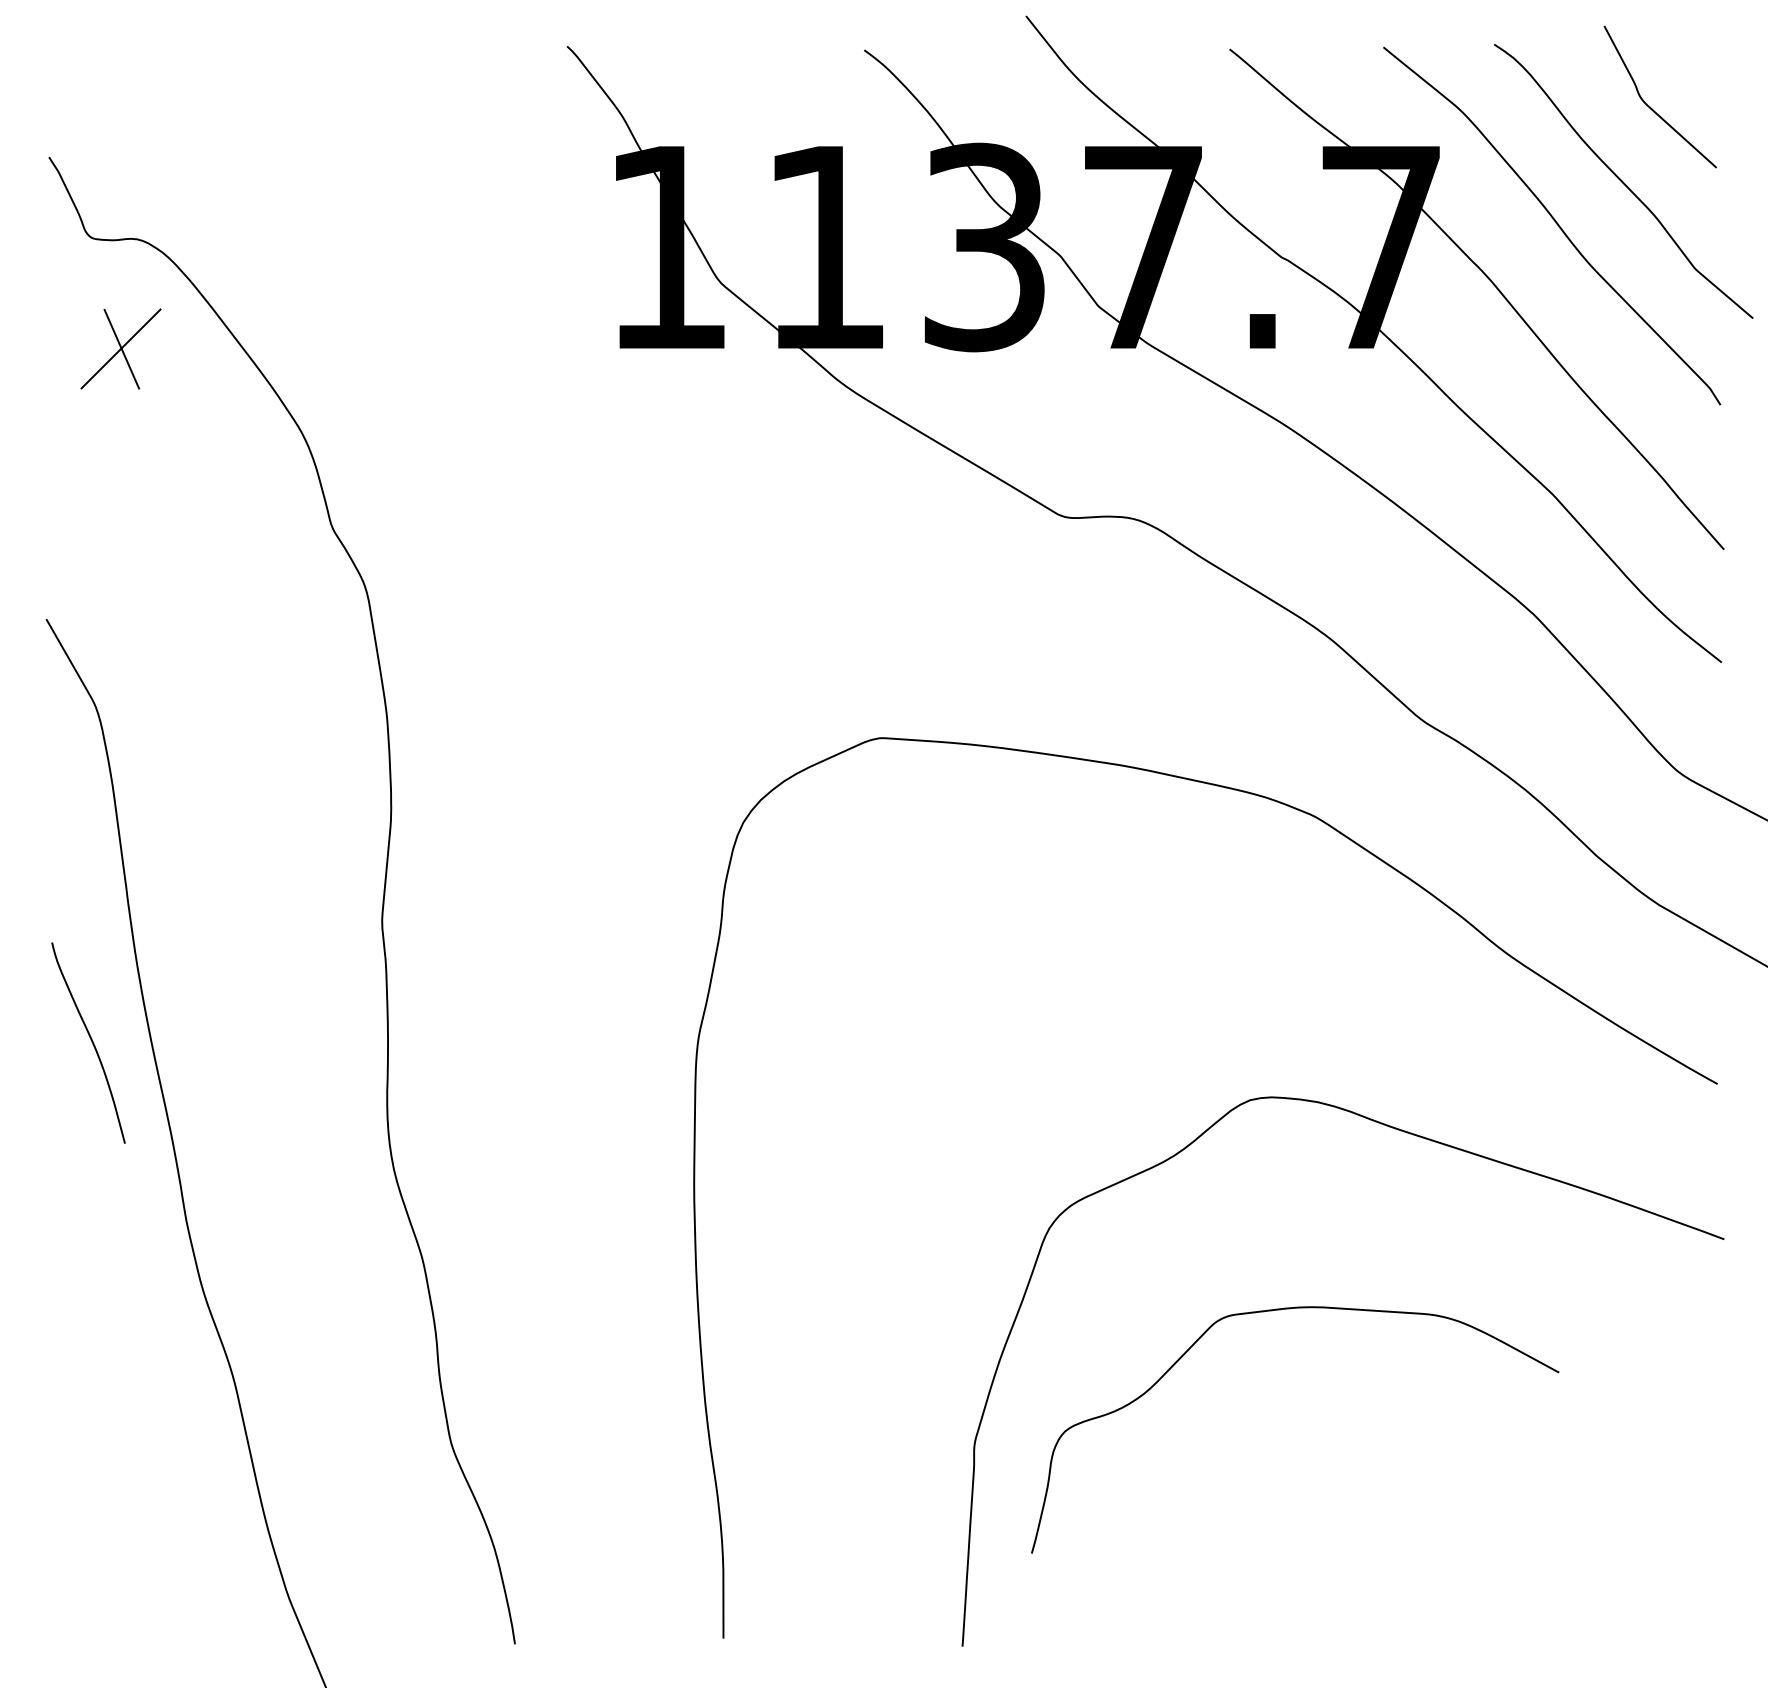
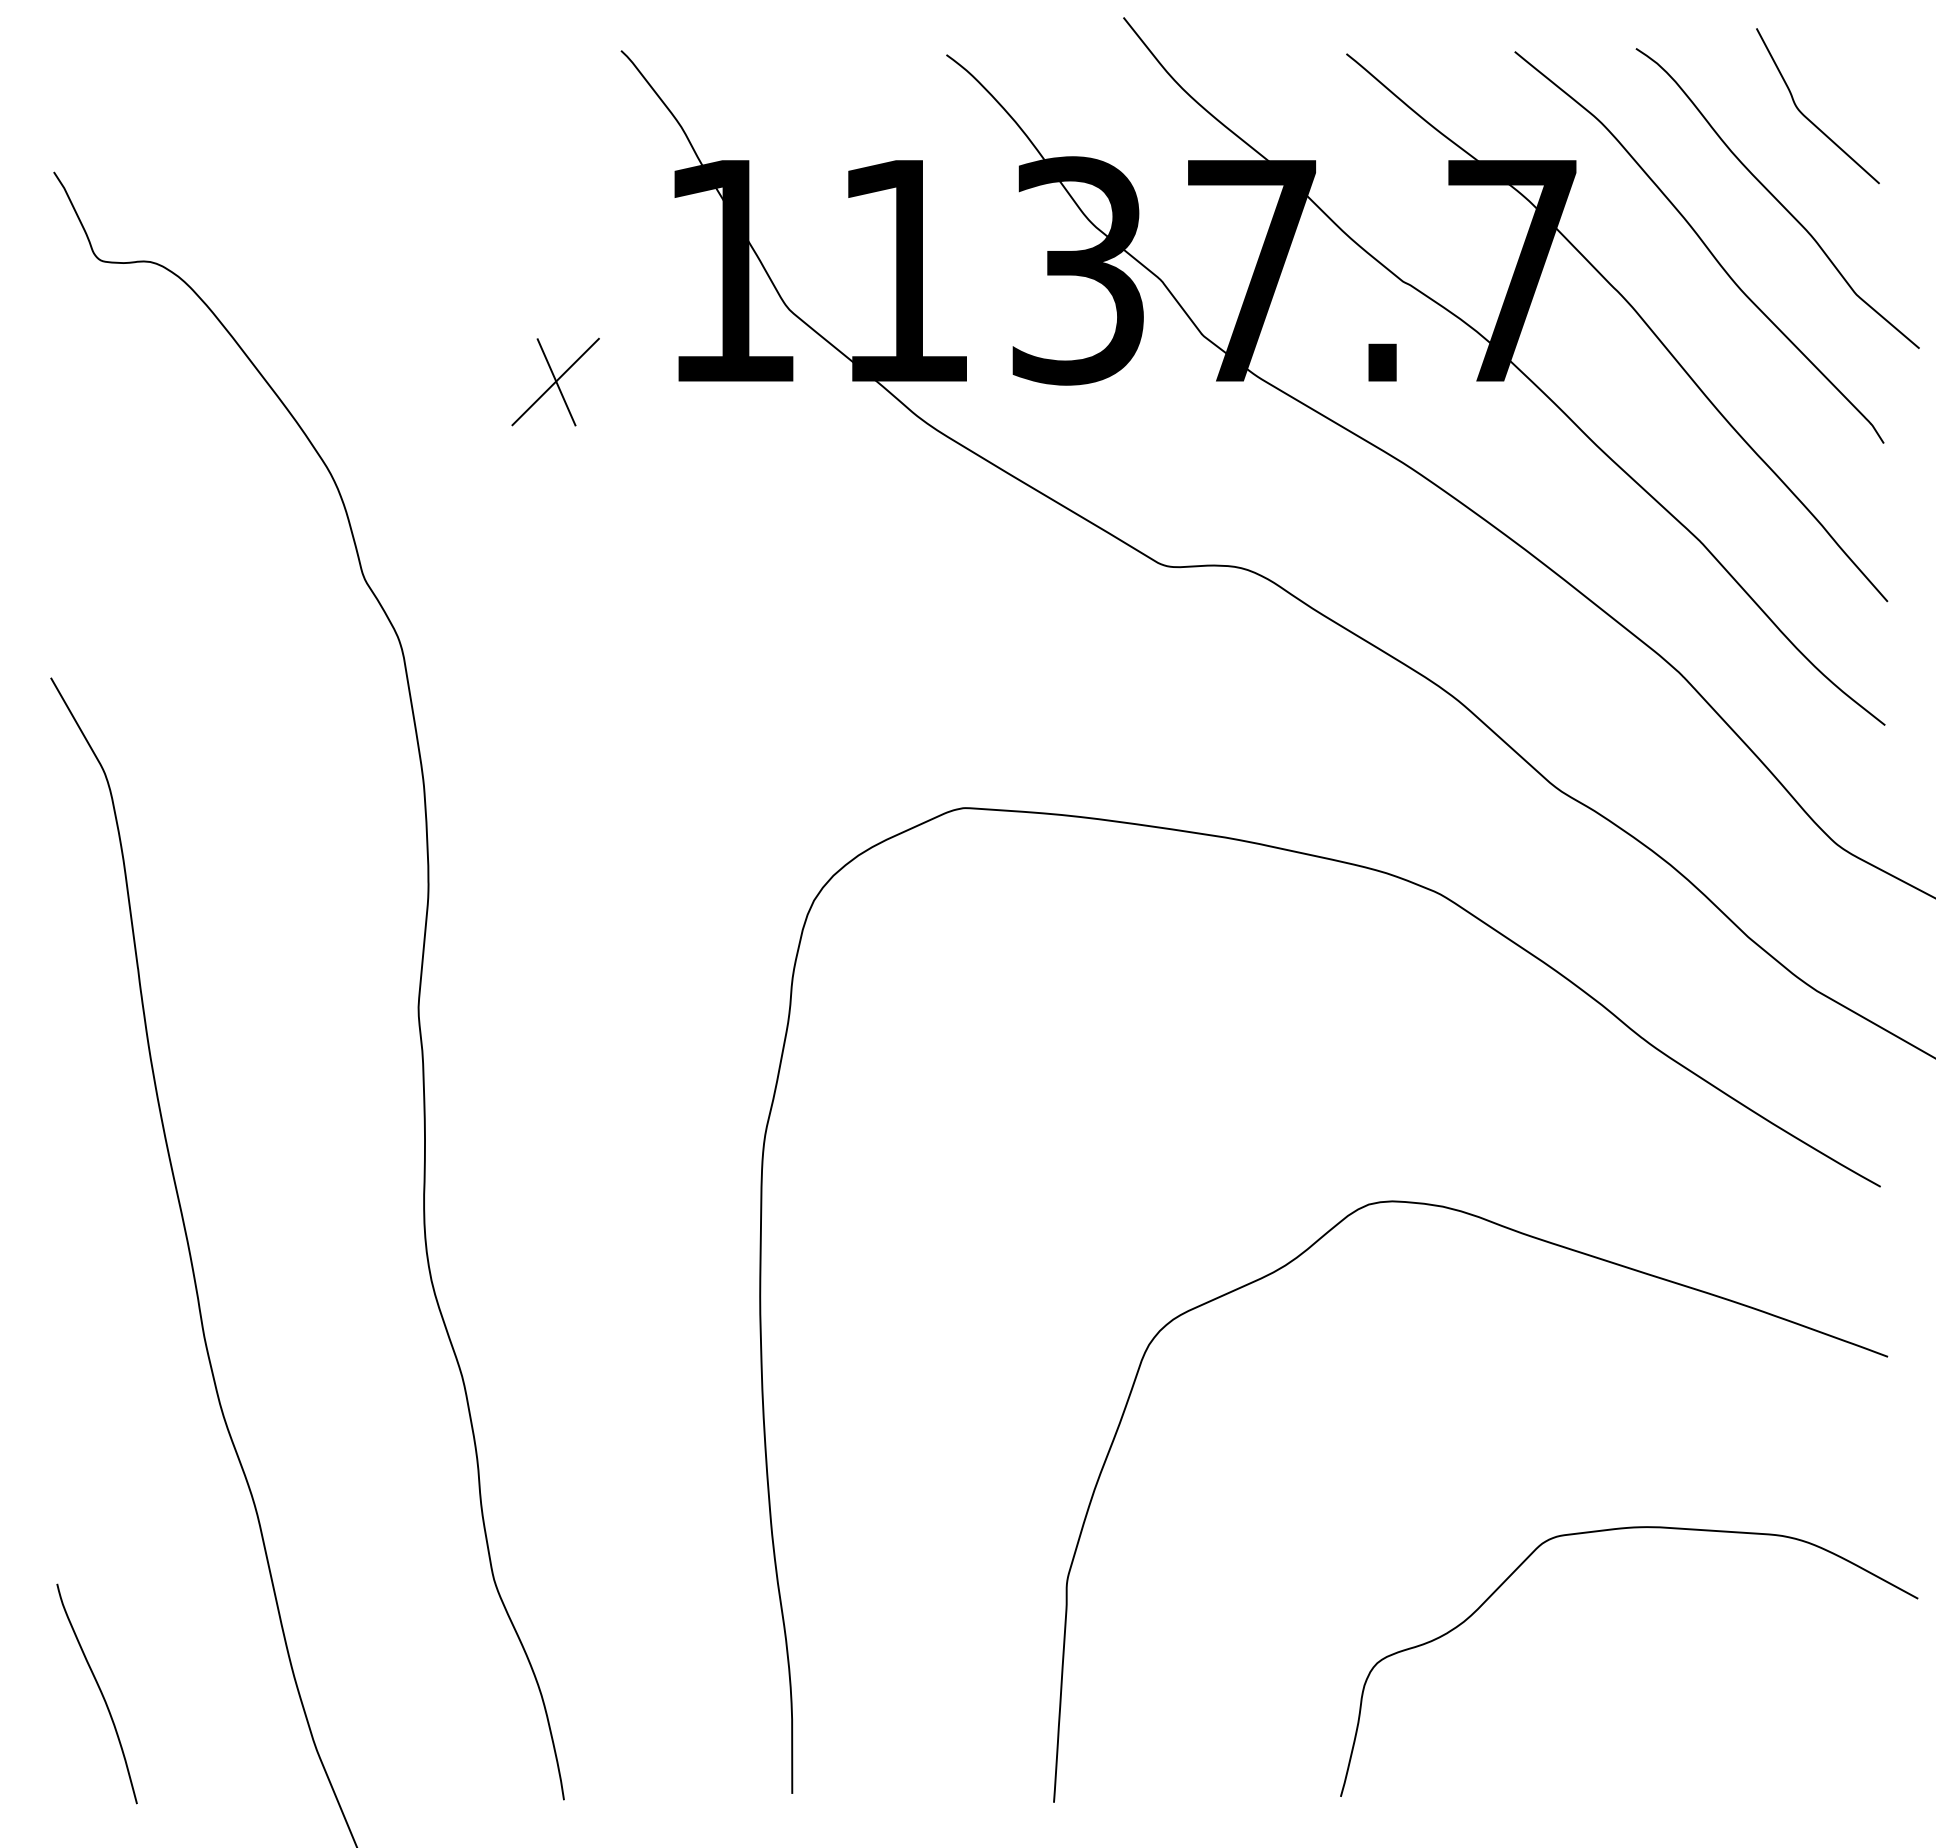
part: (120, 348) -> (555, 381), moved
curve: (91, 1042) -> (100, 1693), moved
curve: (1280, 1310) -> (1613, 1530), moved

